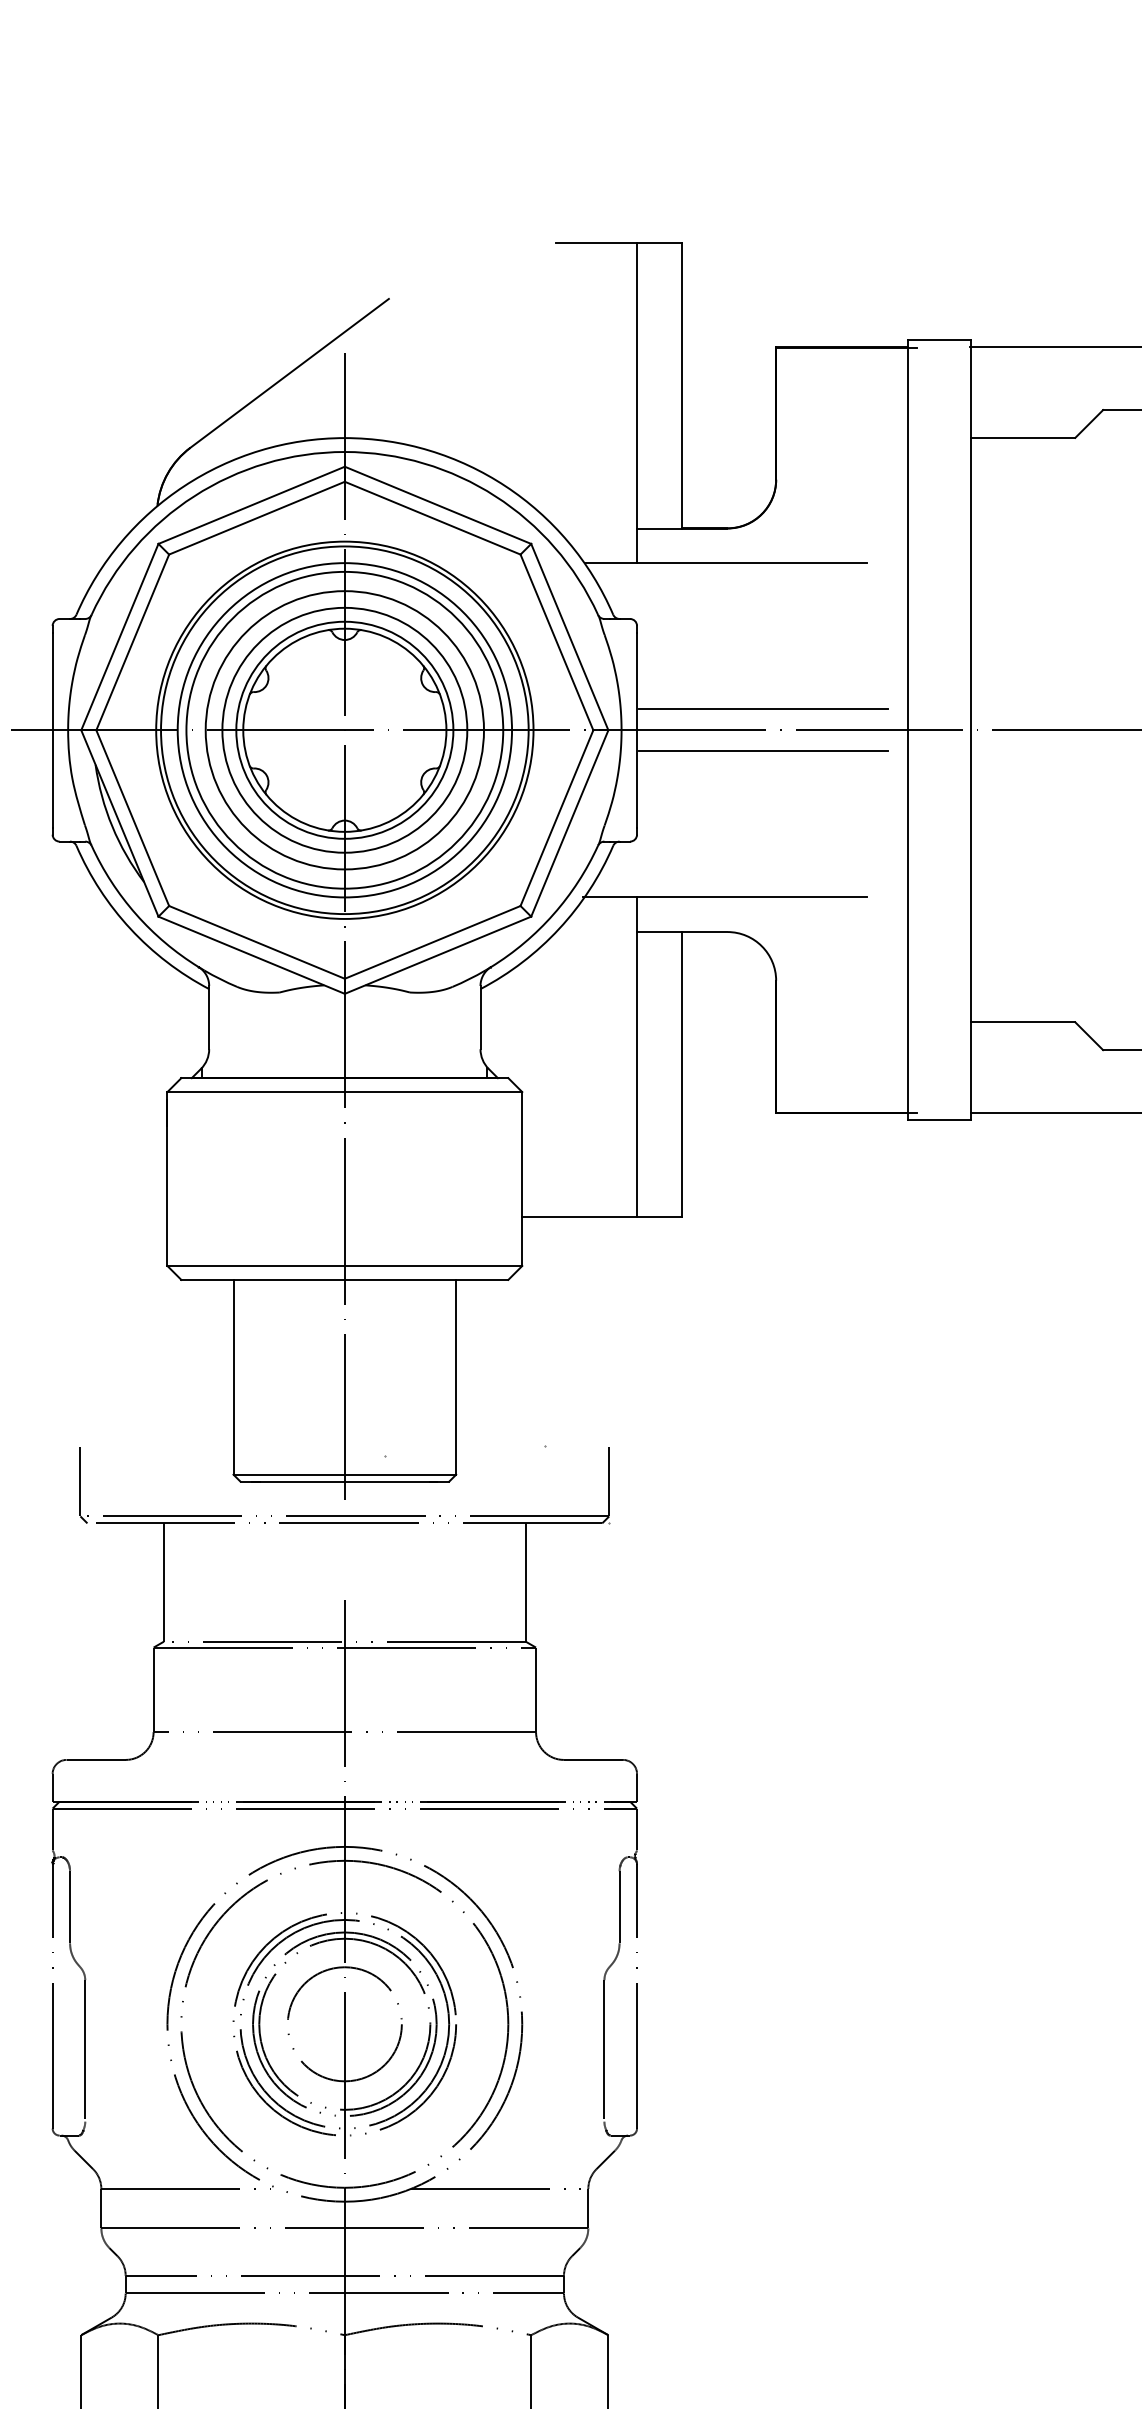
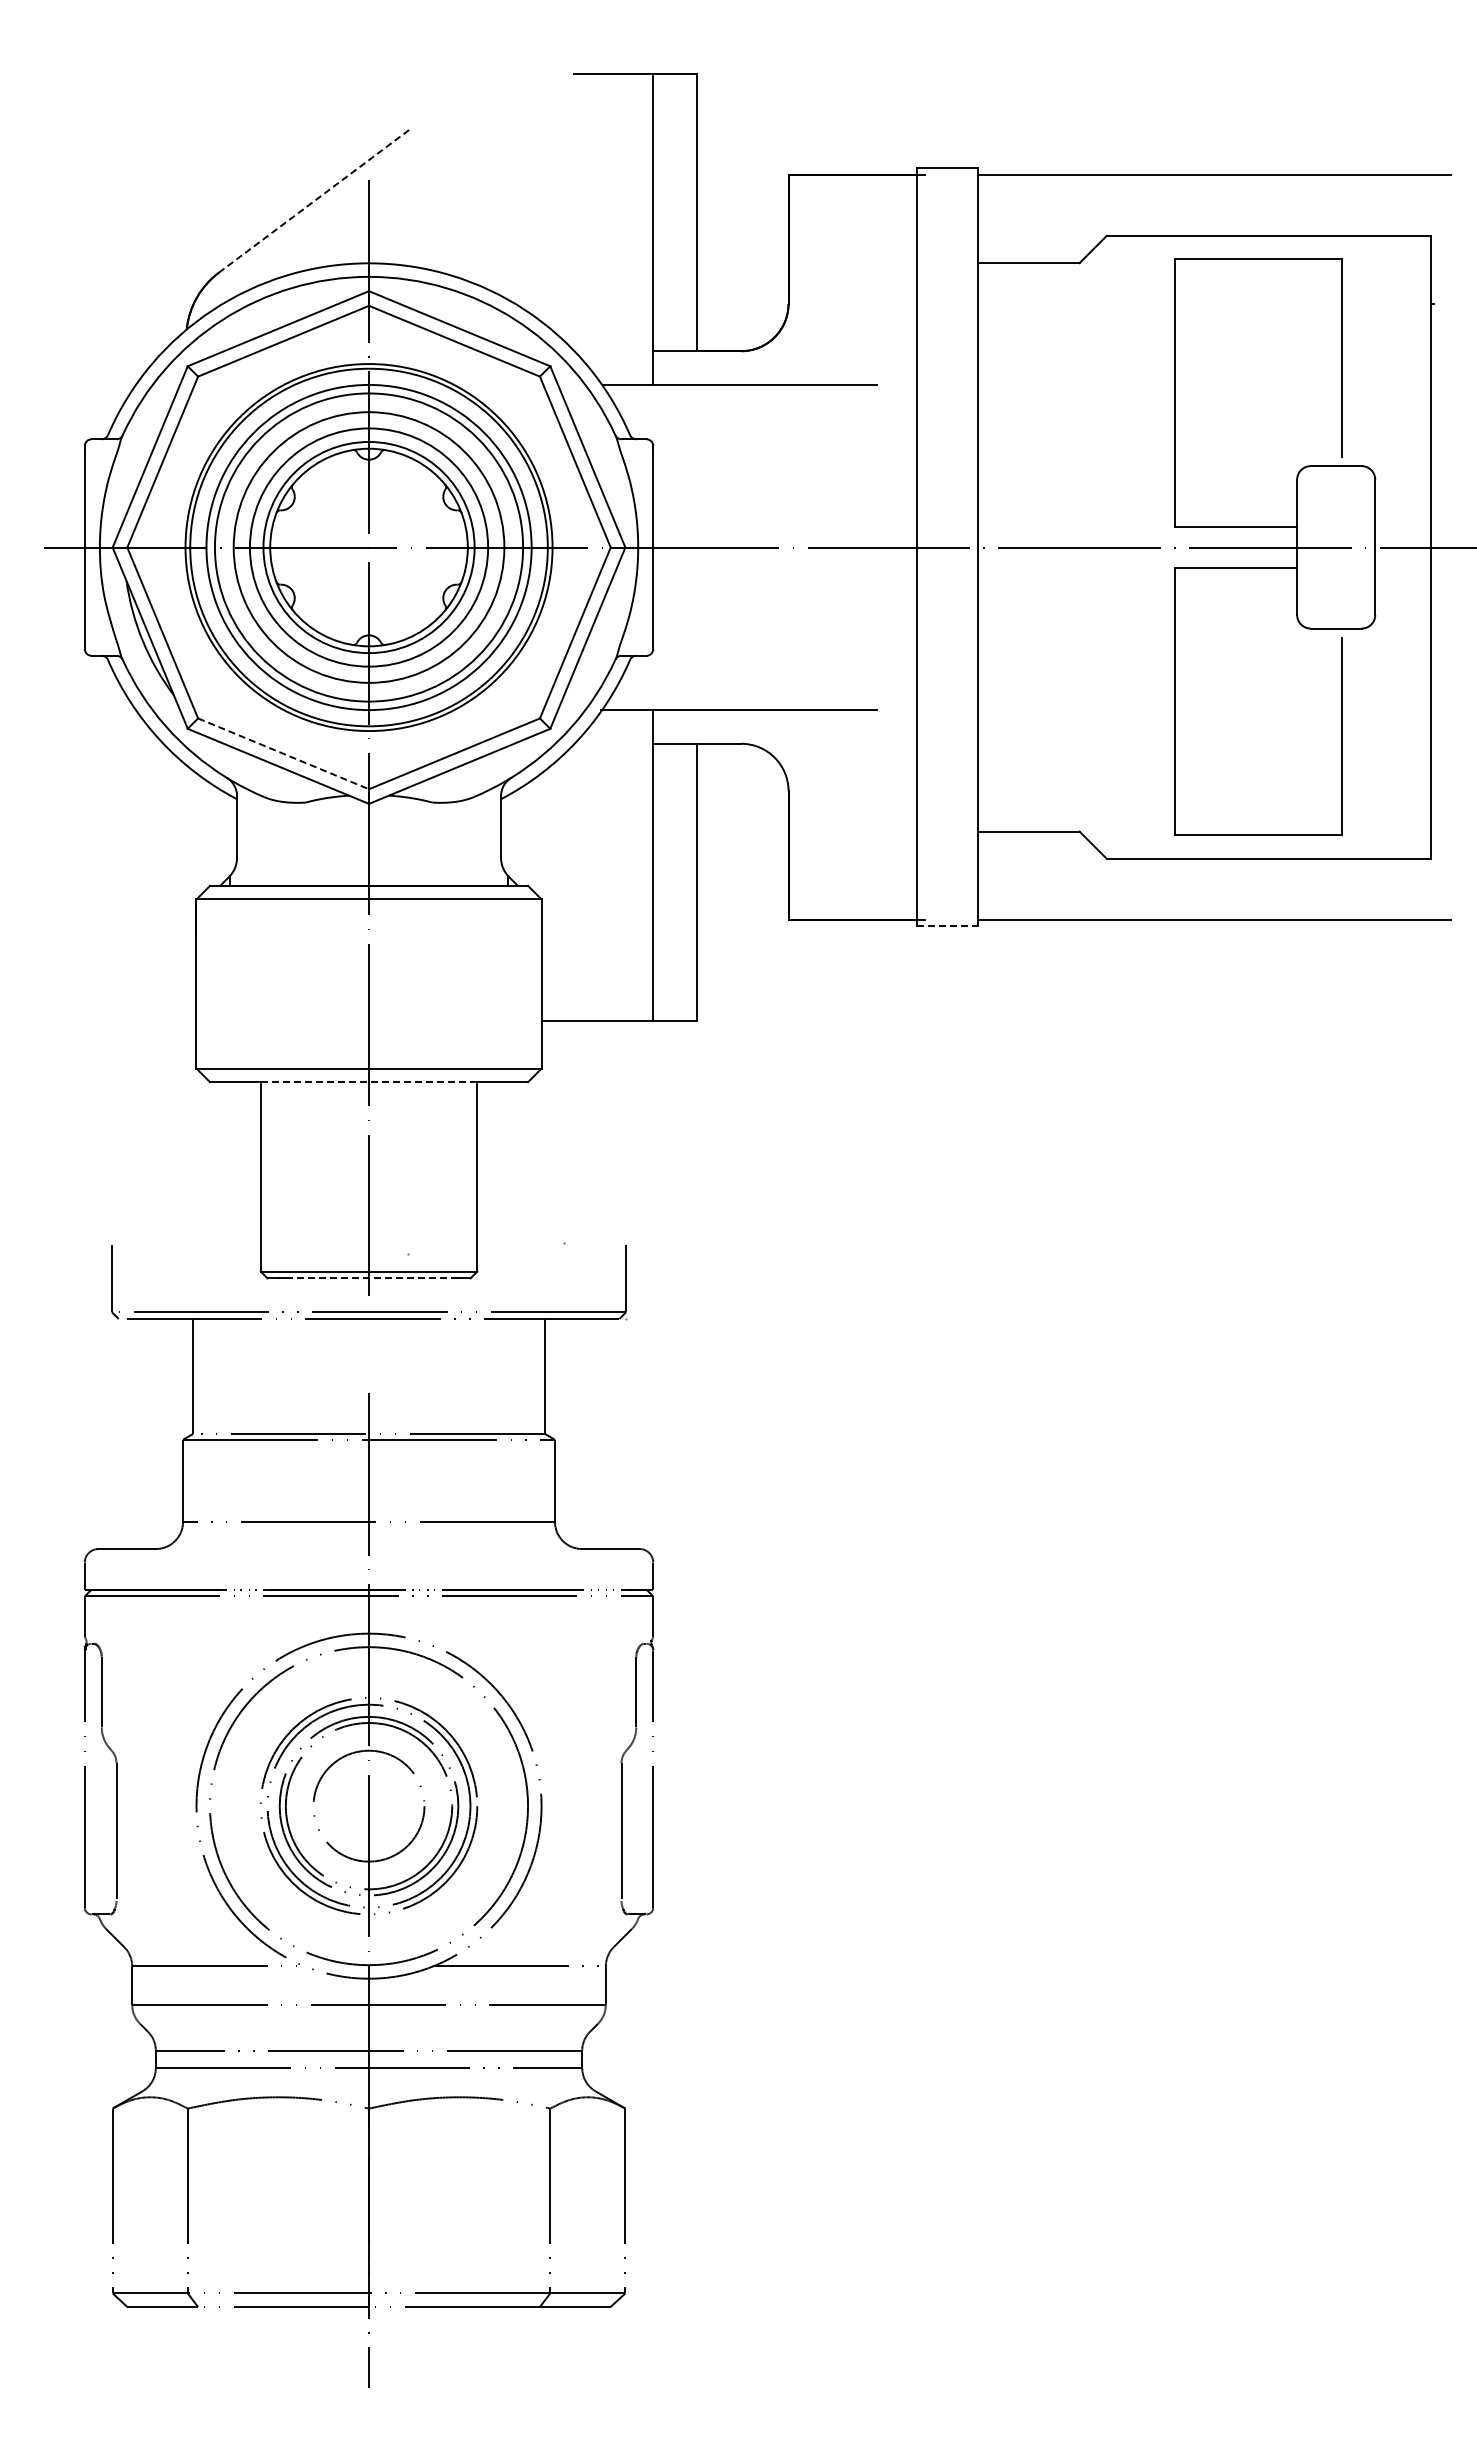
line: (289, 373) -> (315, 200), solid -> dashed
line: (762, 709) -> (775, 527), removed
line: (762, 750) -> (775, 567), removed
line: (256, 942) -> (283, 753), solid -> dashed
line: (940, 1119) -> (948, 926), solid -> dashed
line: (344, 1280) -> (368, 1082), solid -> dashed
line: (345, 1481) -> (369, 1278), solid -> dashed

